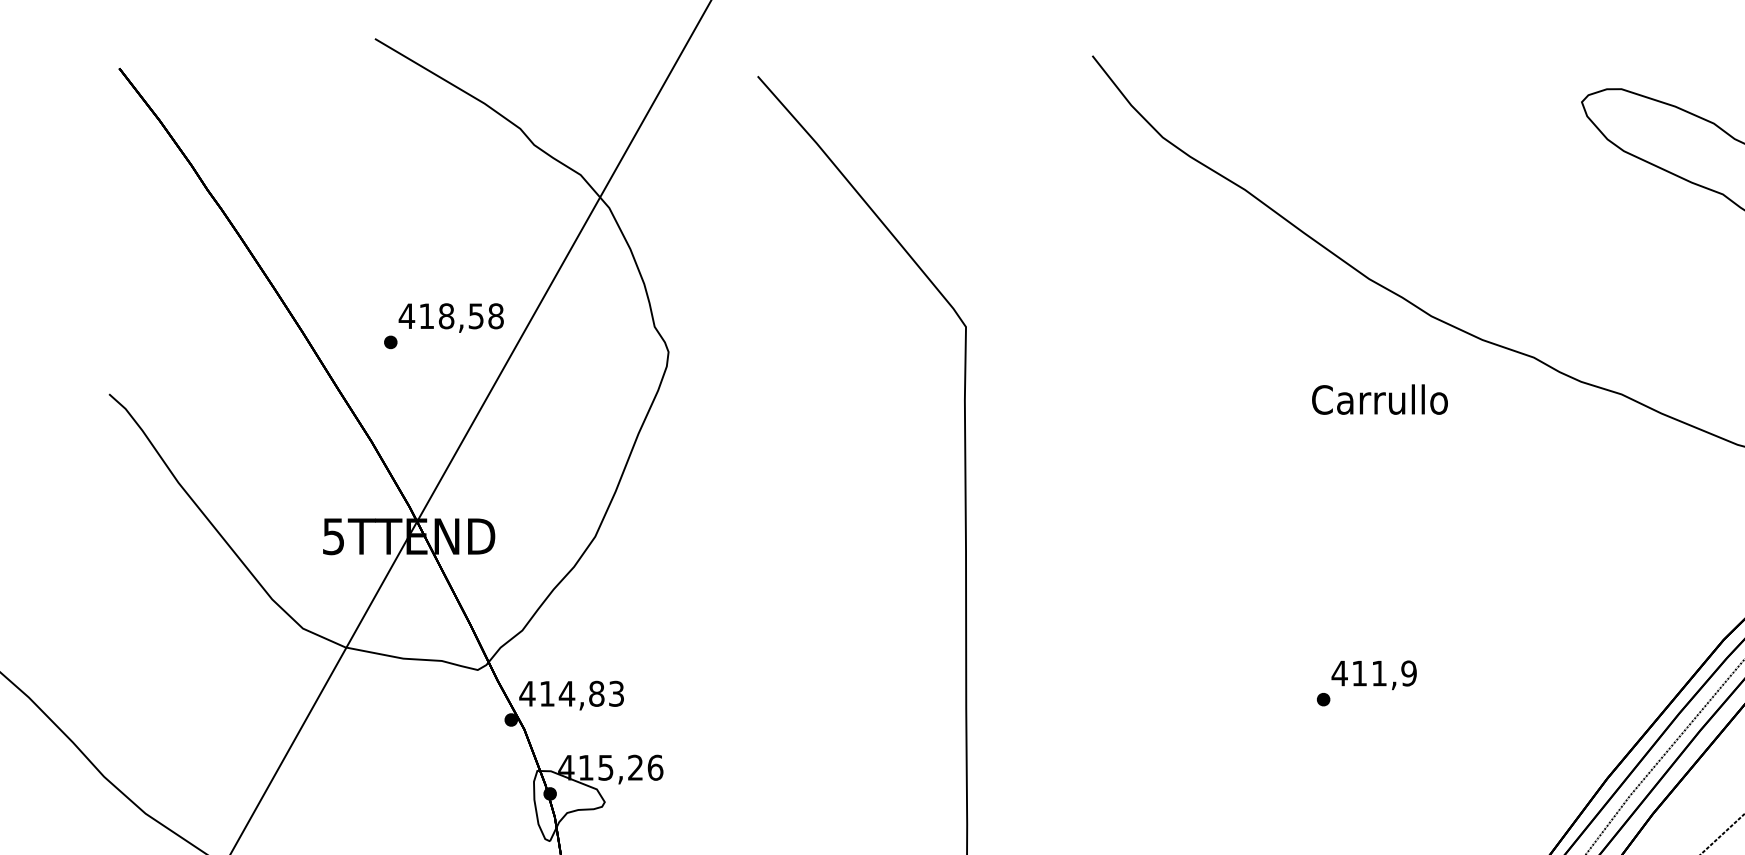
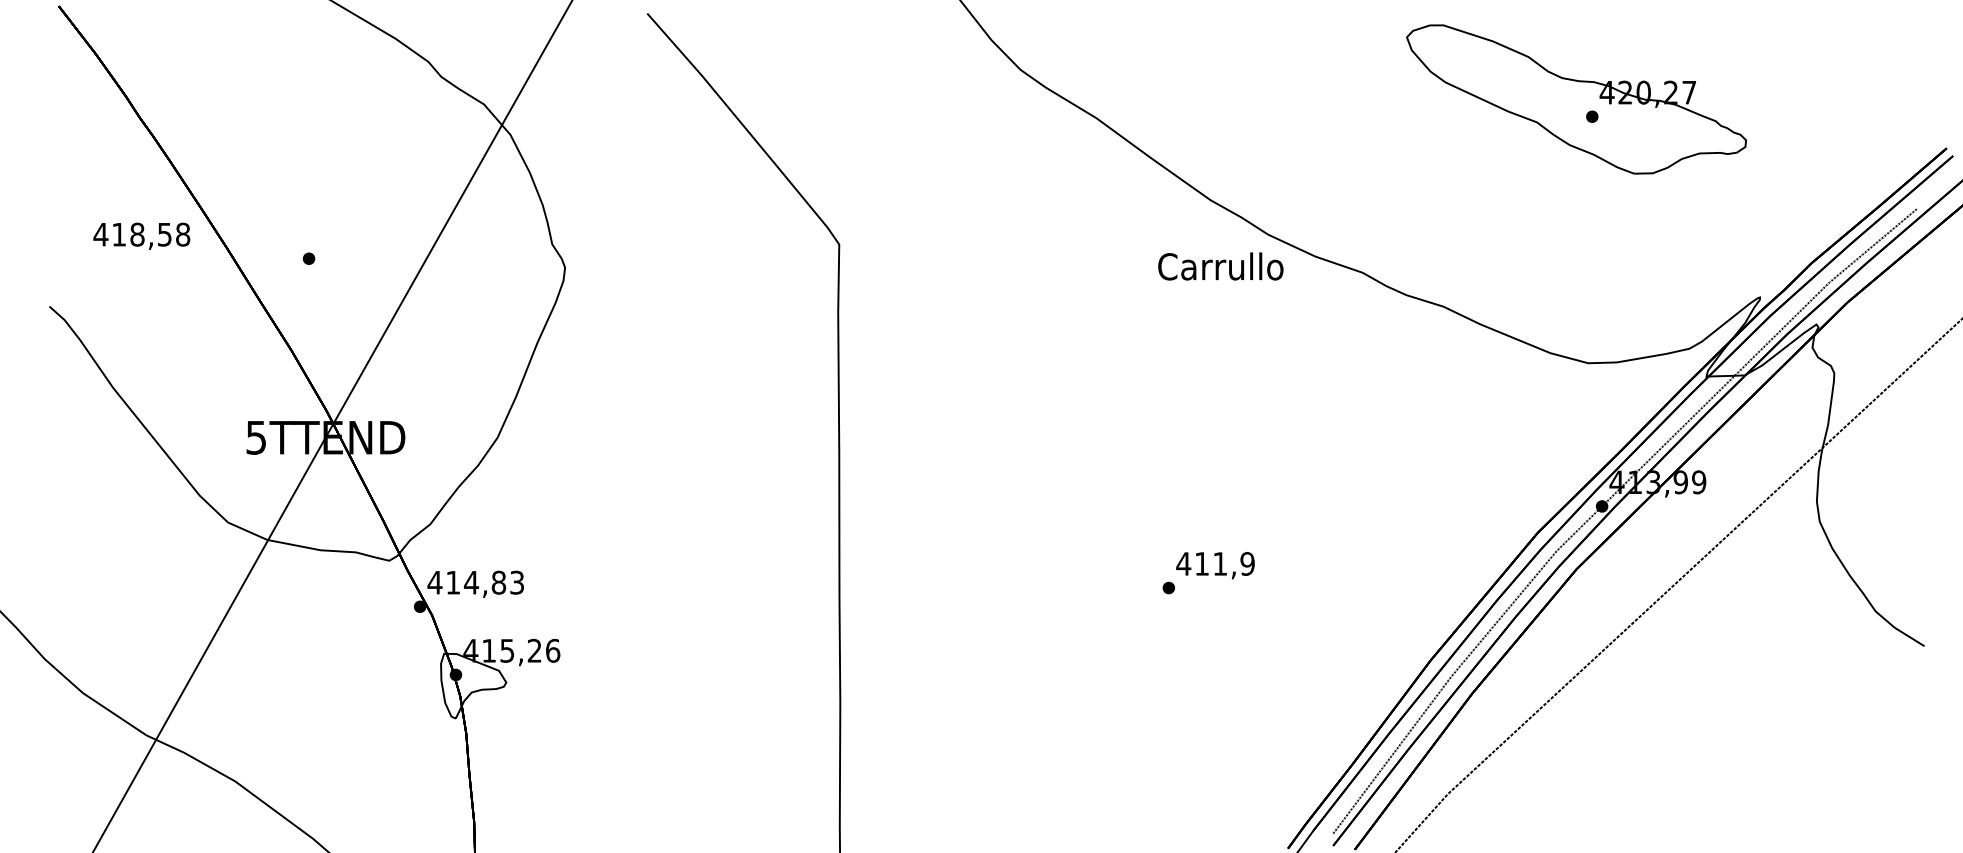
text: (450, 317) -> (141, 235), moved
text: (1379, 399) -> (1220, 266), moved

